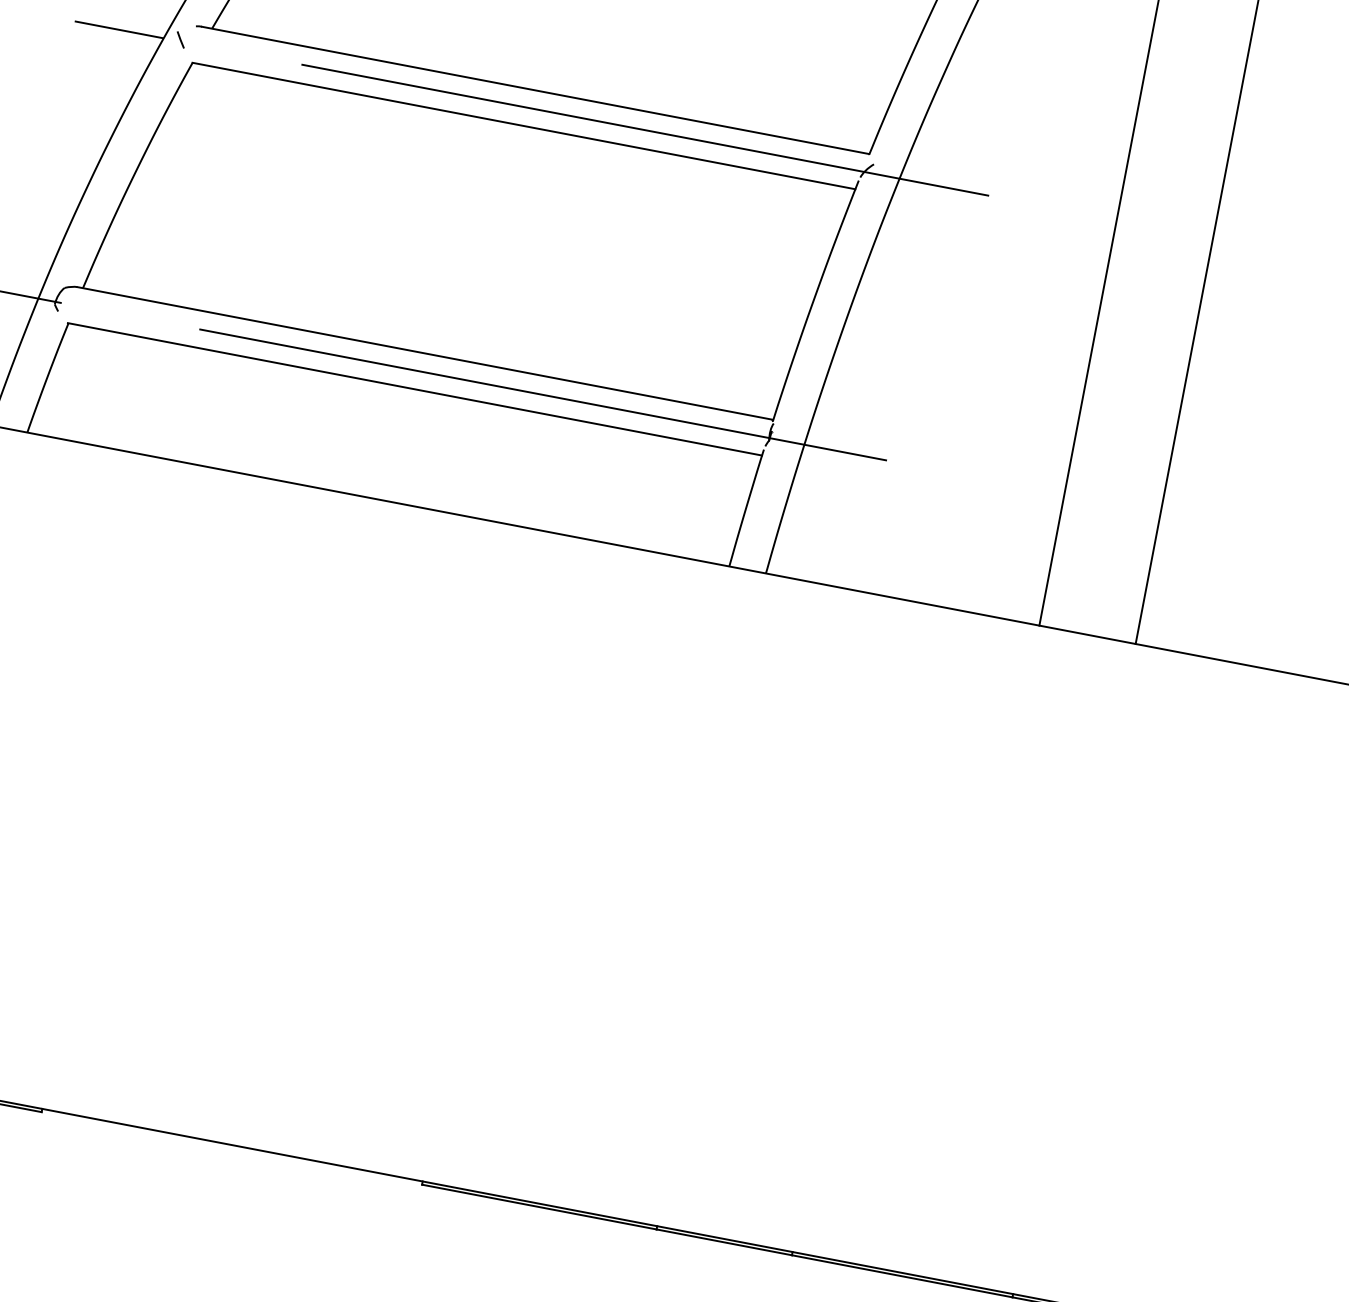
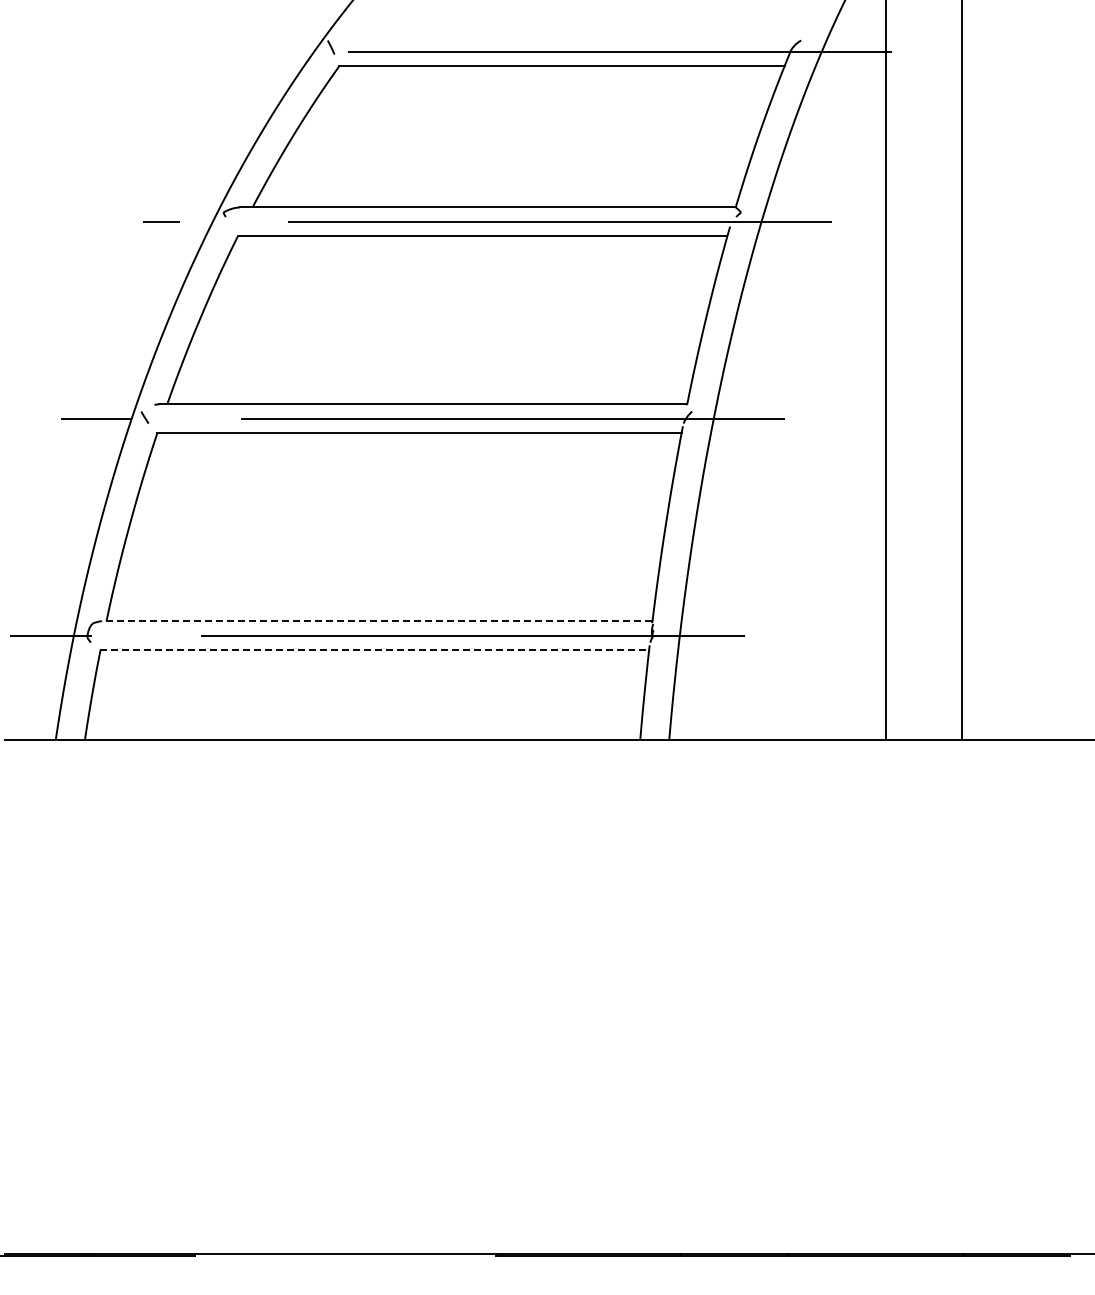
line: (425, 353) -> (377, 621), solid -> dashed
line: (414, 389) -> (374, 650), solid -> dashed

